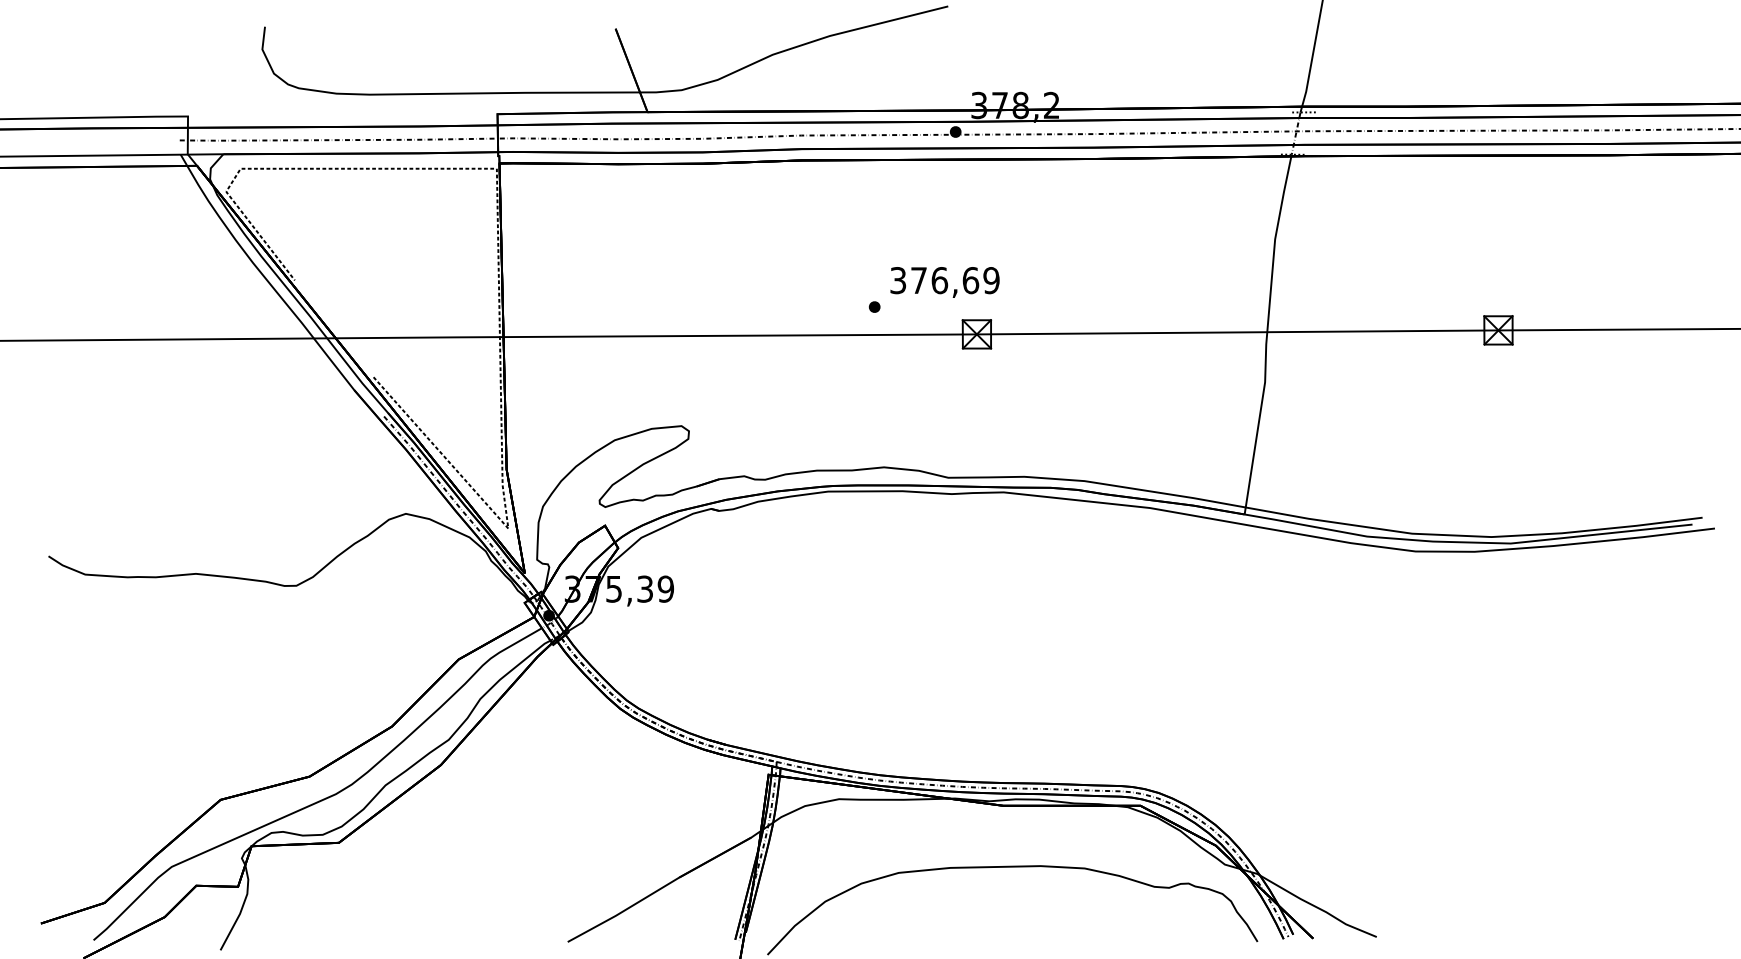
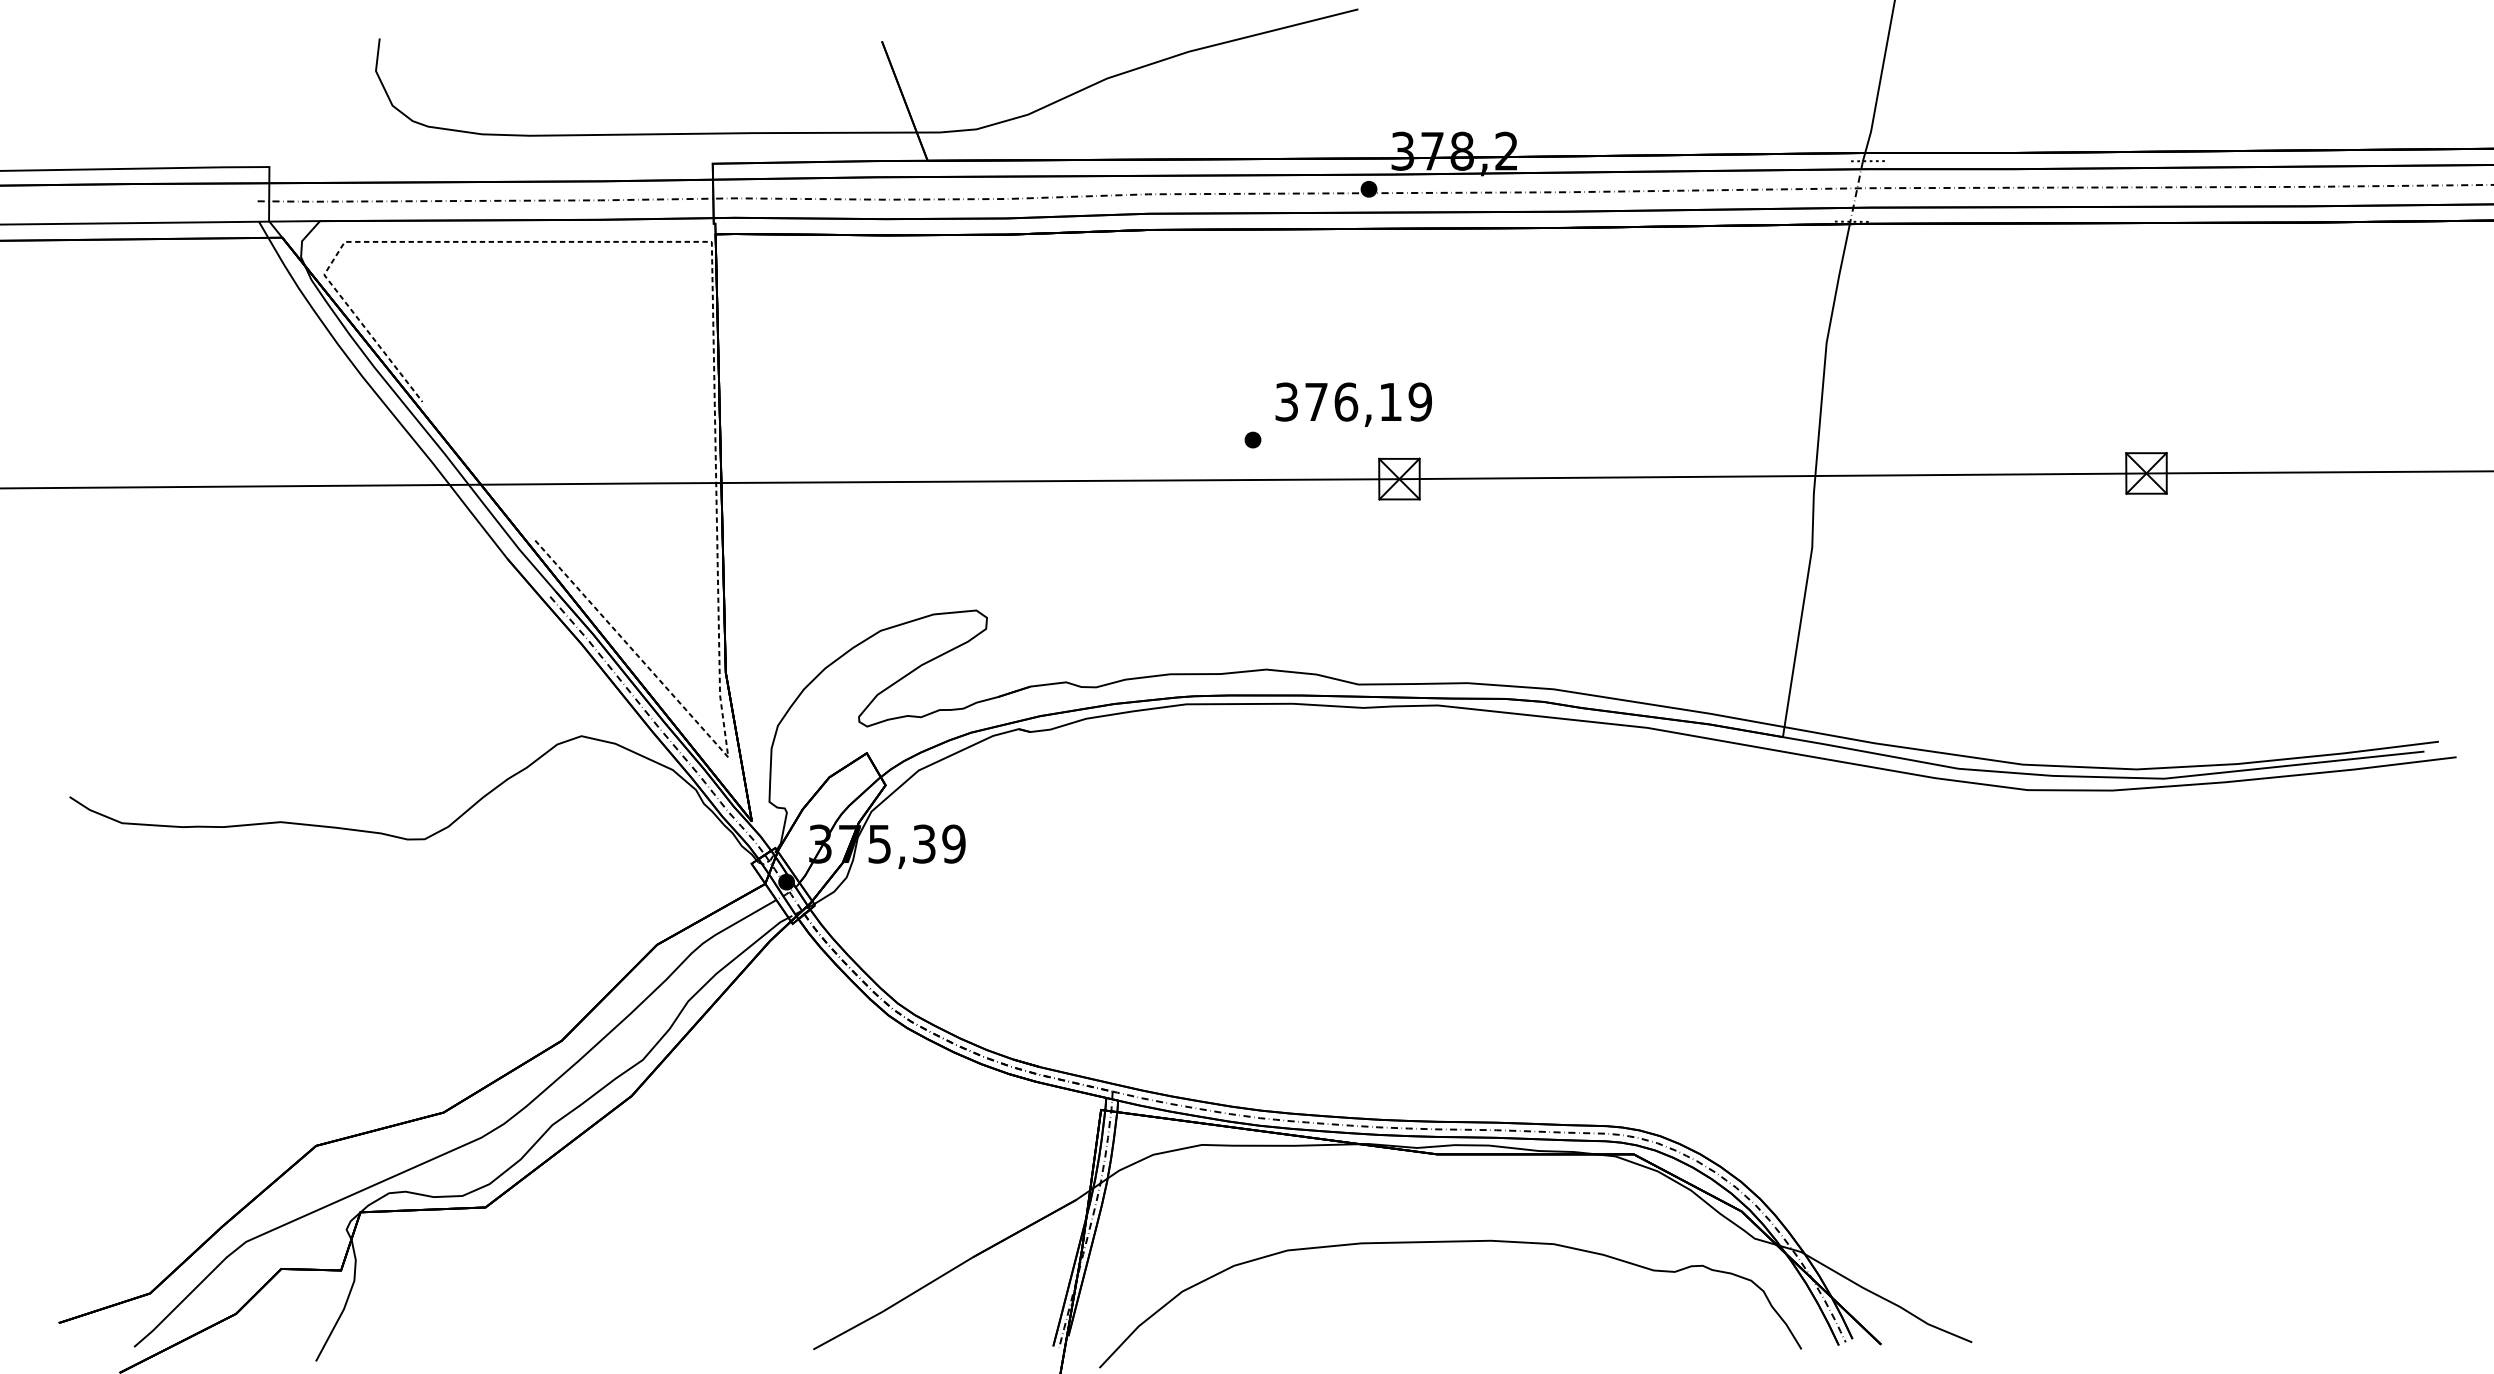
text: (970, 280) -> (1390, 401), 376,69 -> 376,19

